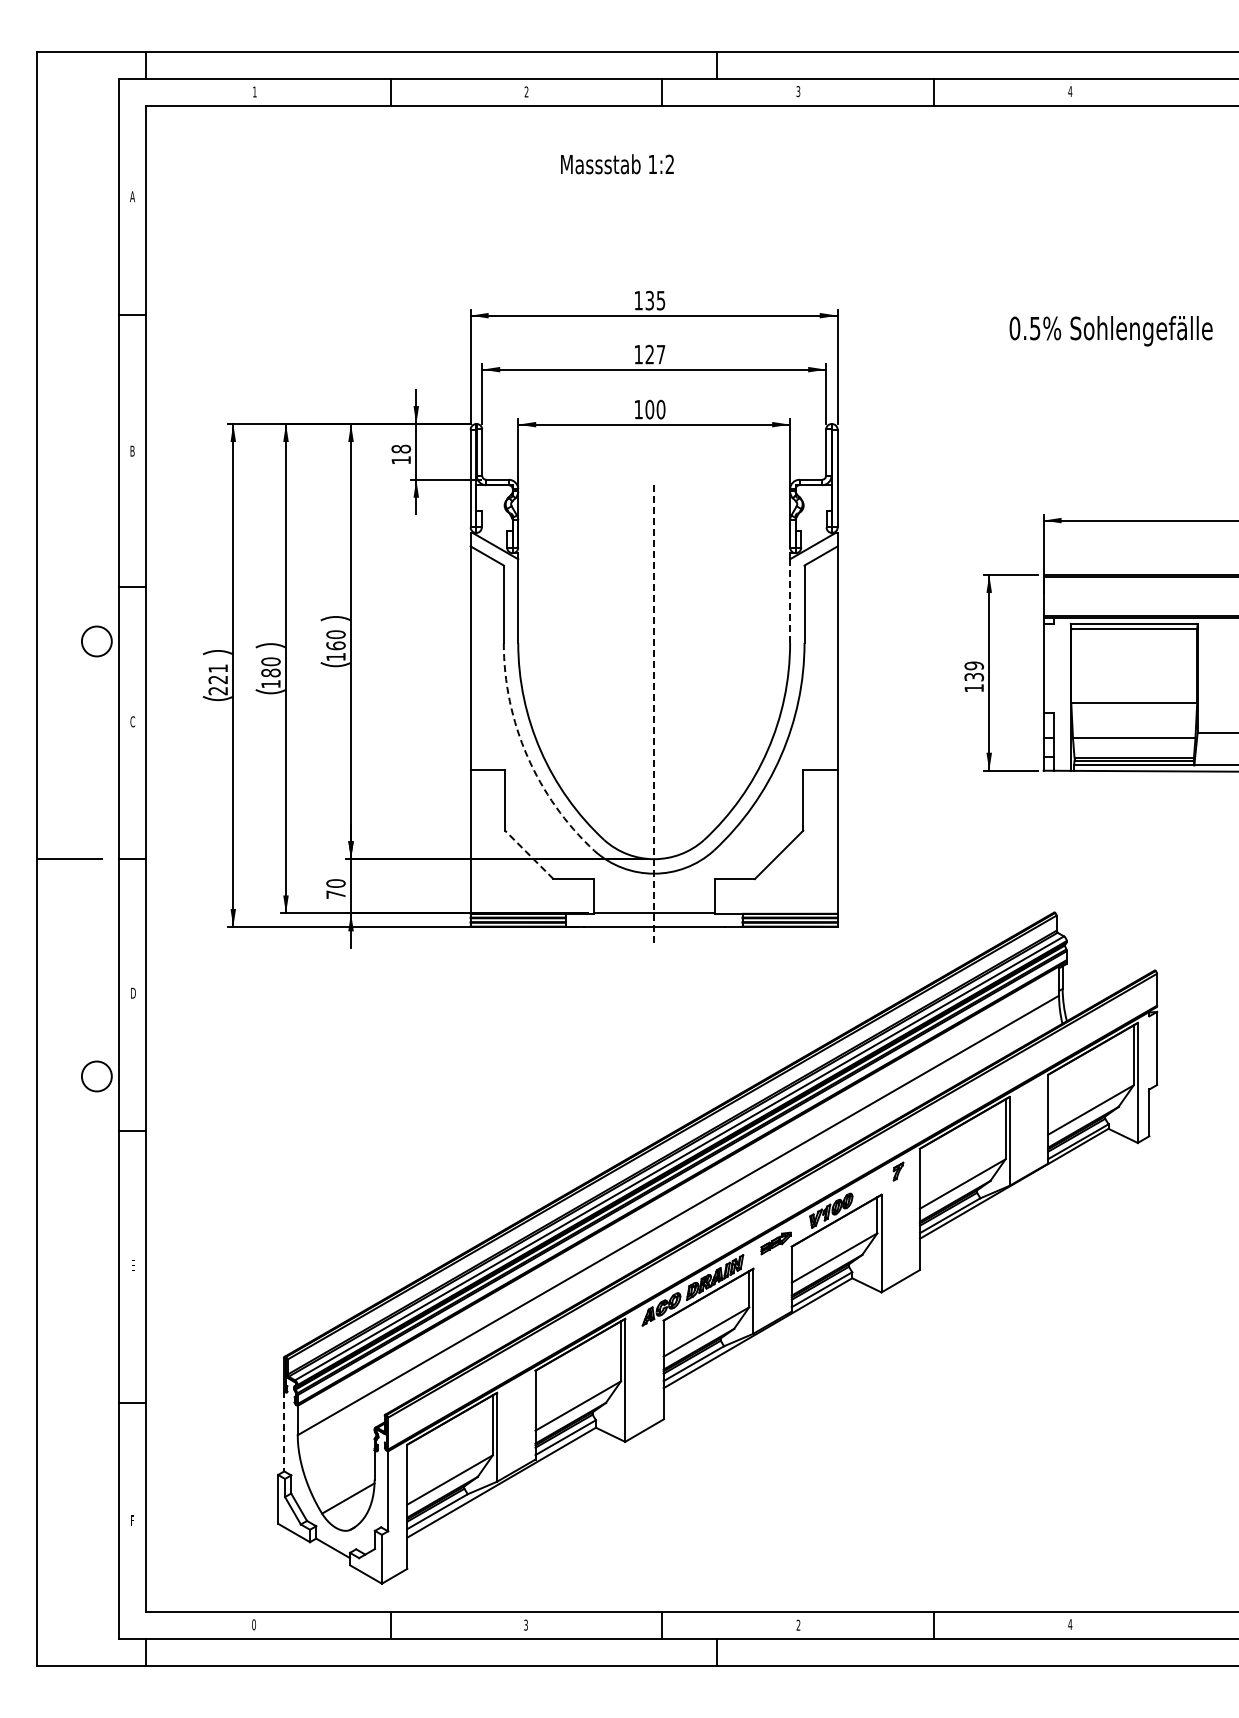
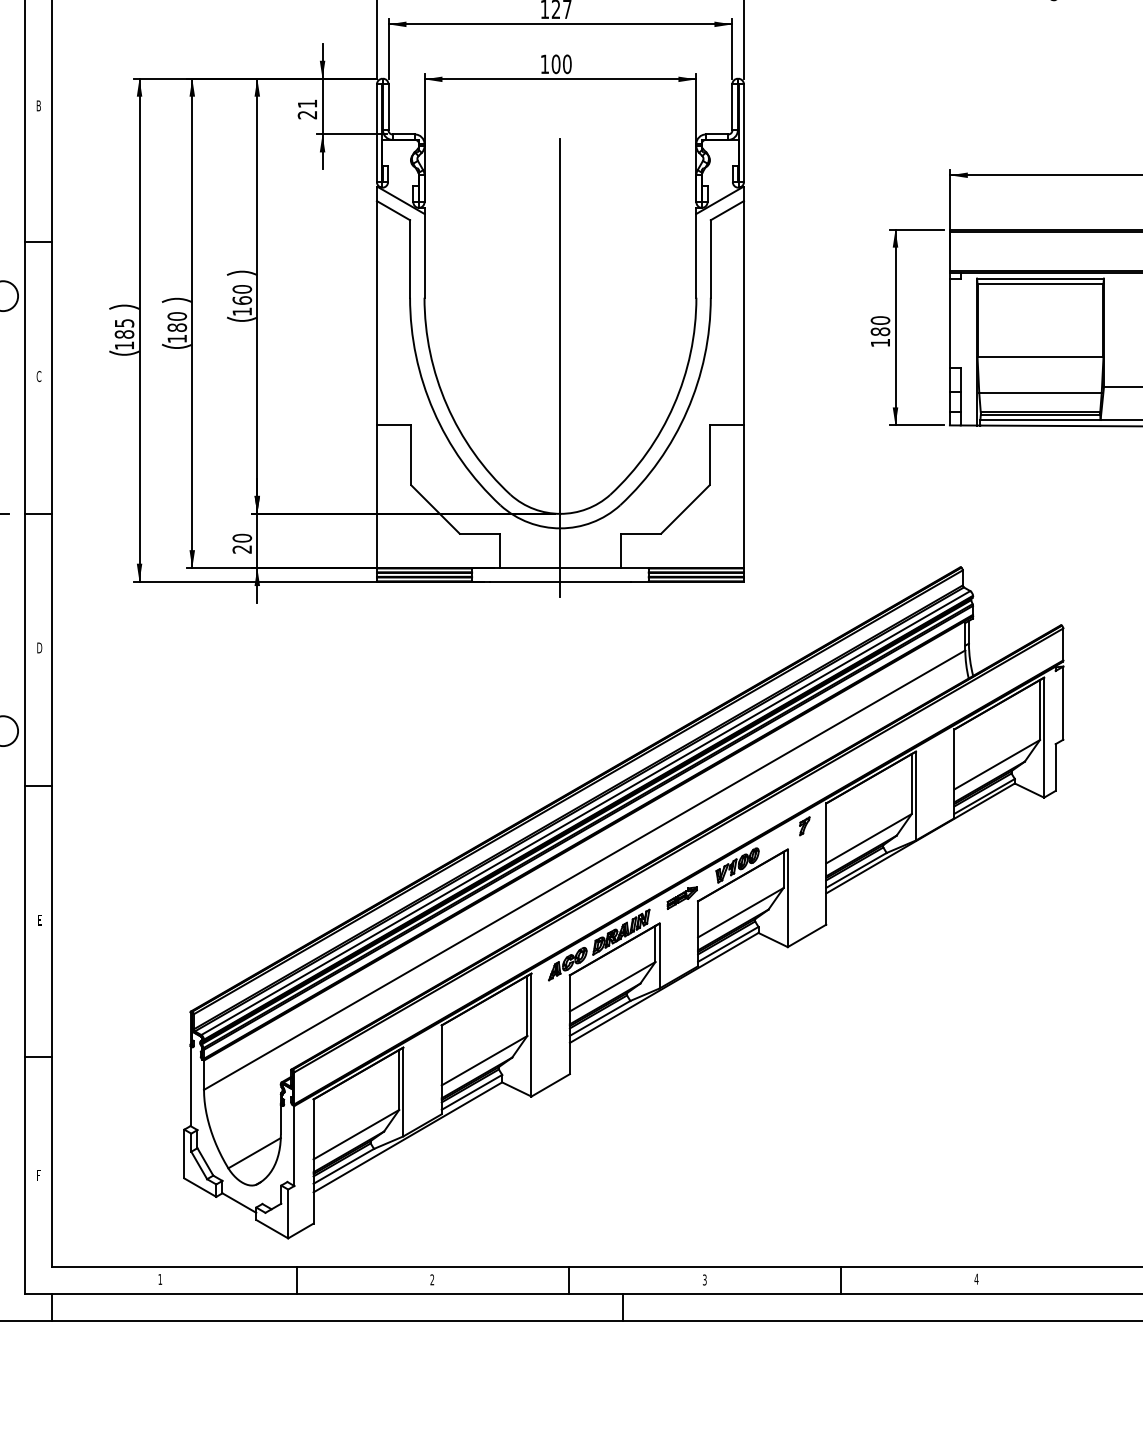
text: (401, 454) -> (307, 109), 18 -> 21
line: (790, 601) -> (696, 256), dashed -> solid
text: (973, 671) -> (879, 326), 139 -> 180
text: (218, 679) -> (124, 334), 221 -> 185
line: (654, 712) -> (560, 367), dashed -> solid
arc: (527, 756) -> (433, 411), dashed -> solid
line: (528, 854) -> (434, 509), dashed -> solid
text: (335, 894) -> (241, 549), 70 -> 20
line: (284, 1431) -> (190, 1086), dashed -> solid
text: (253, 1624) -> (159, 1279), 0 -> 1
text: (525, 1625) -> (431, 1280), 3 -> 2
text: (798, 1625) -> (704, 1280), 2 -> 3

